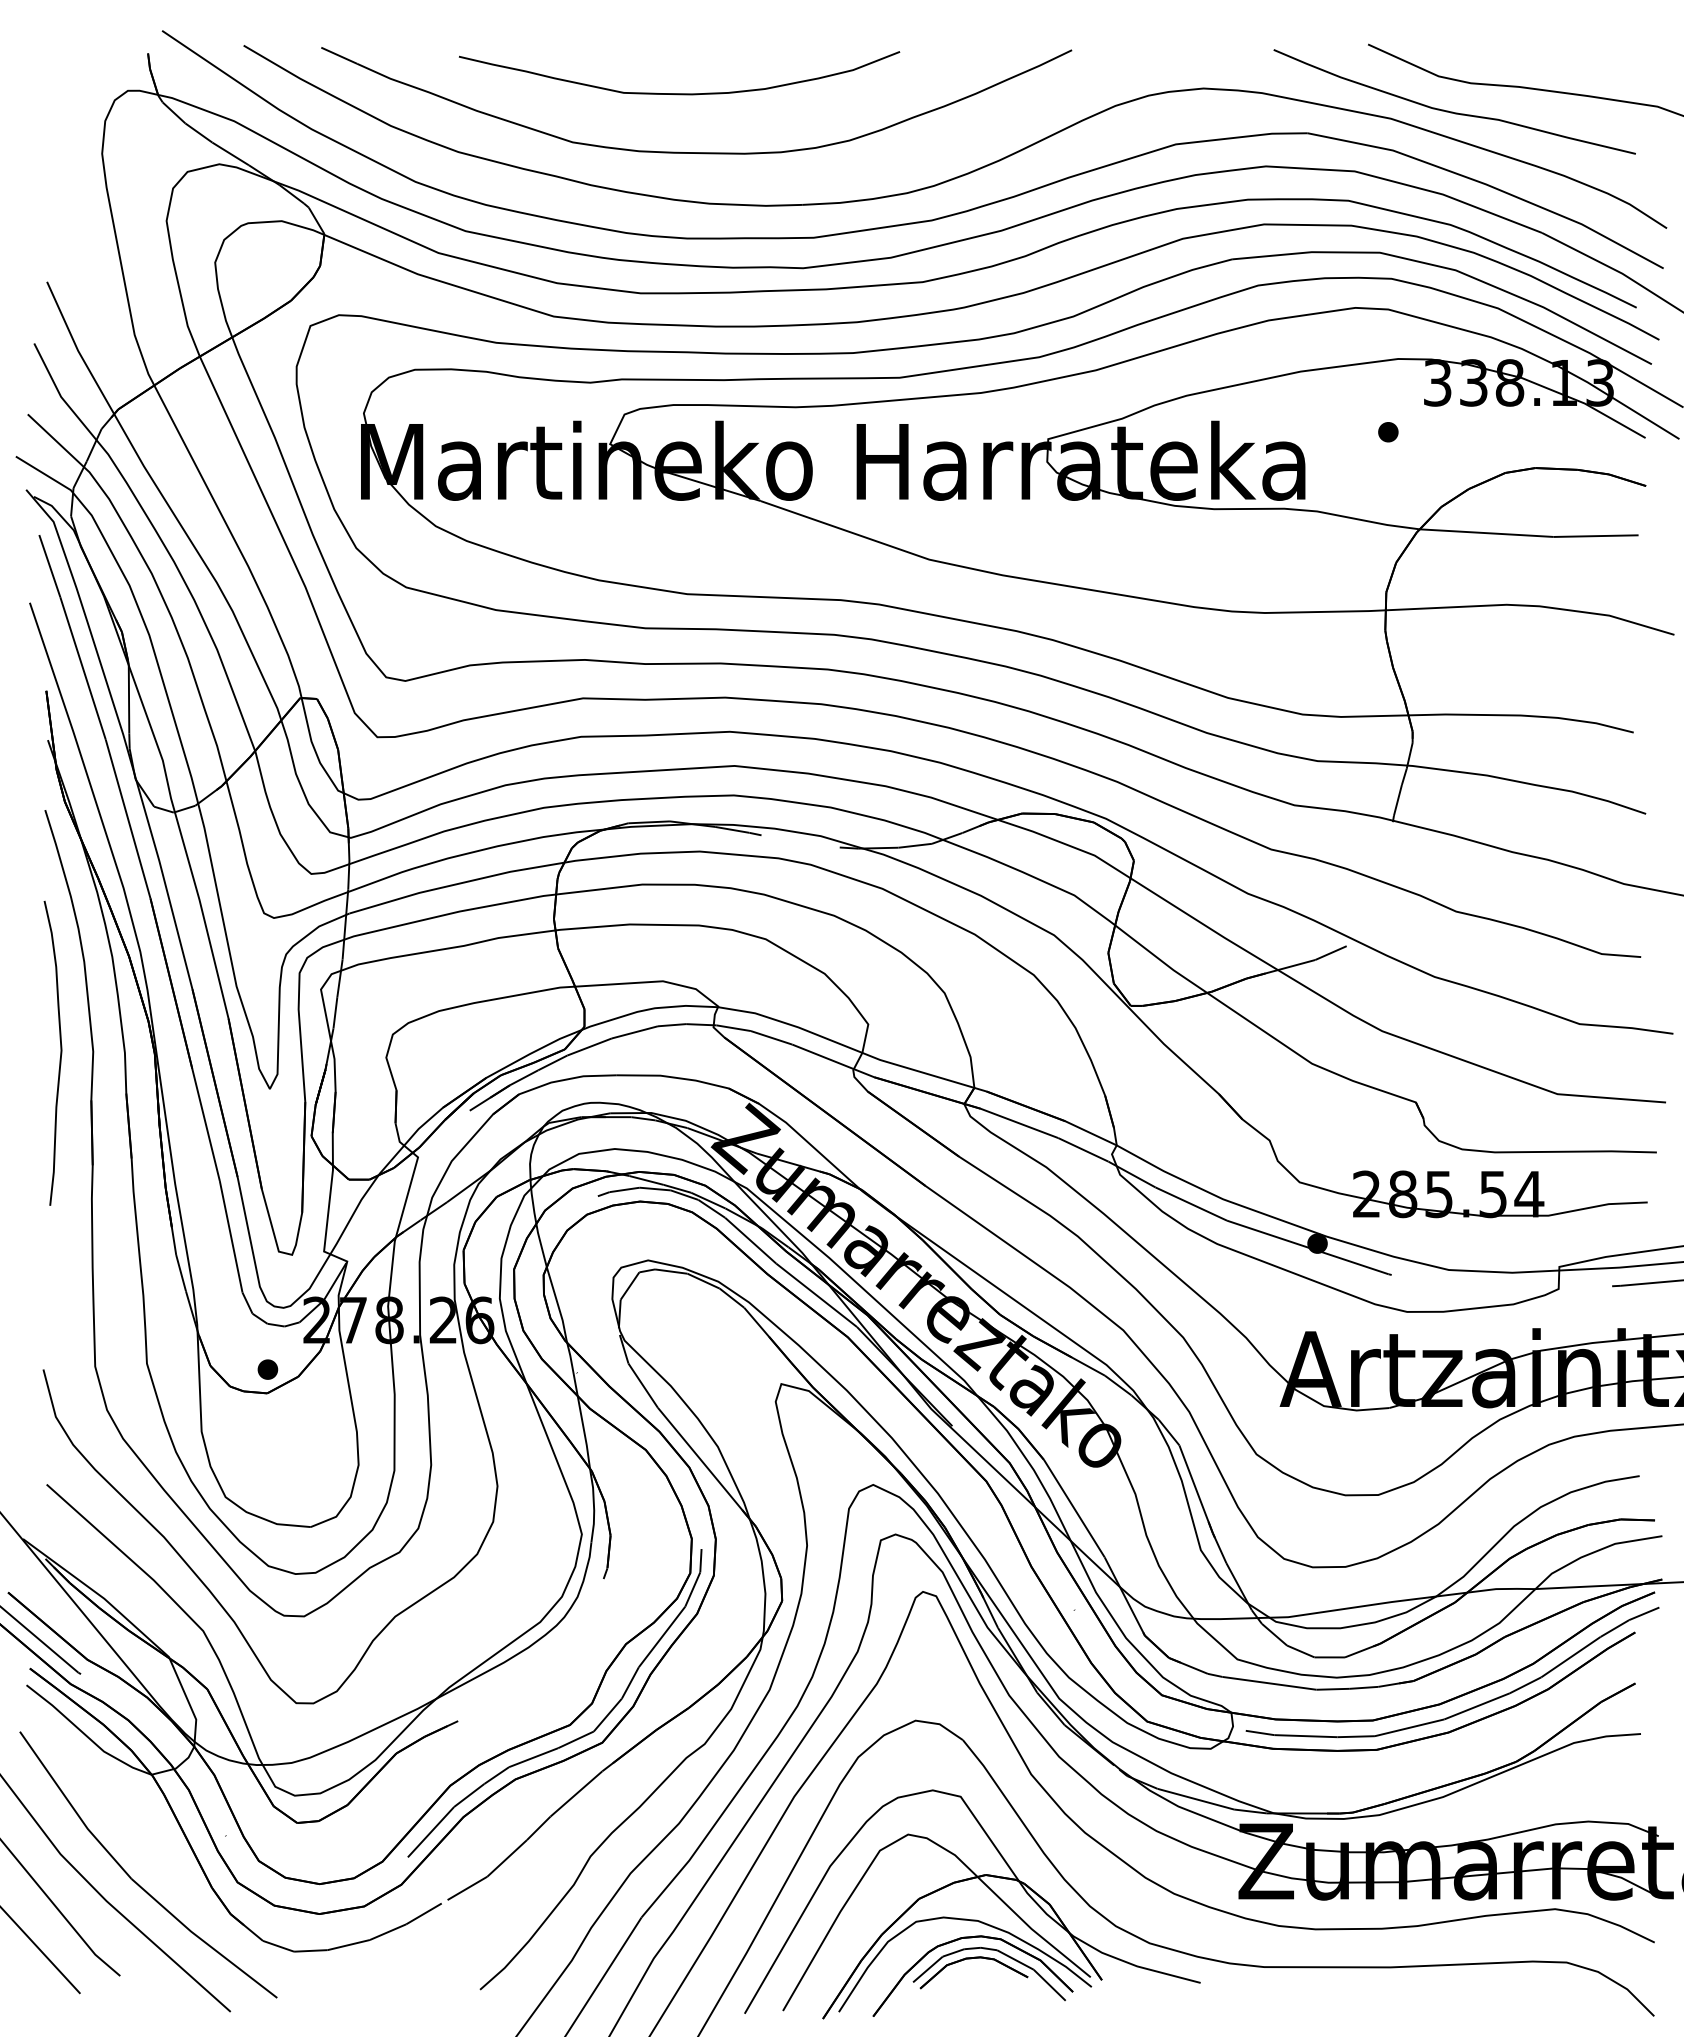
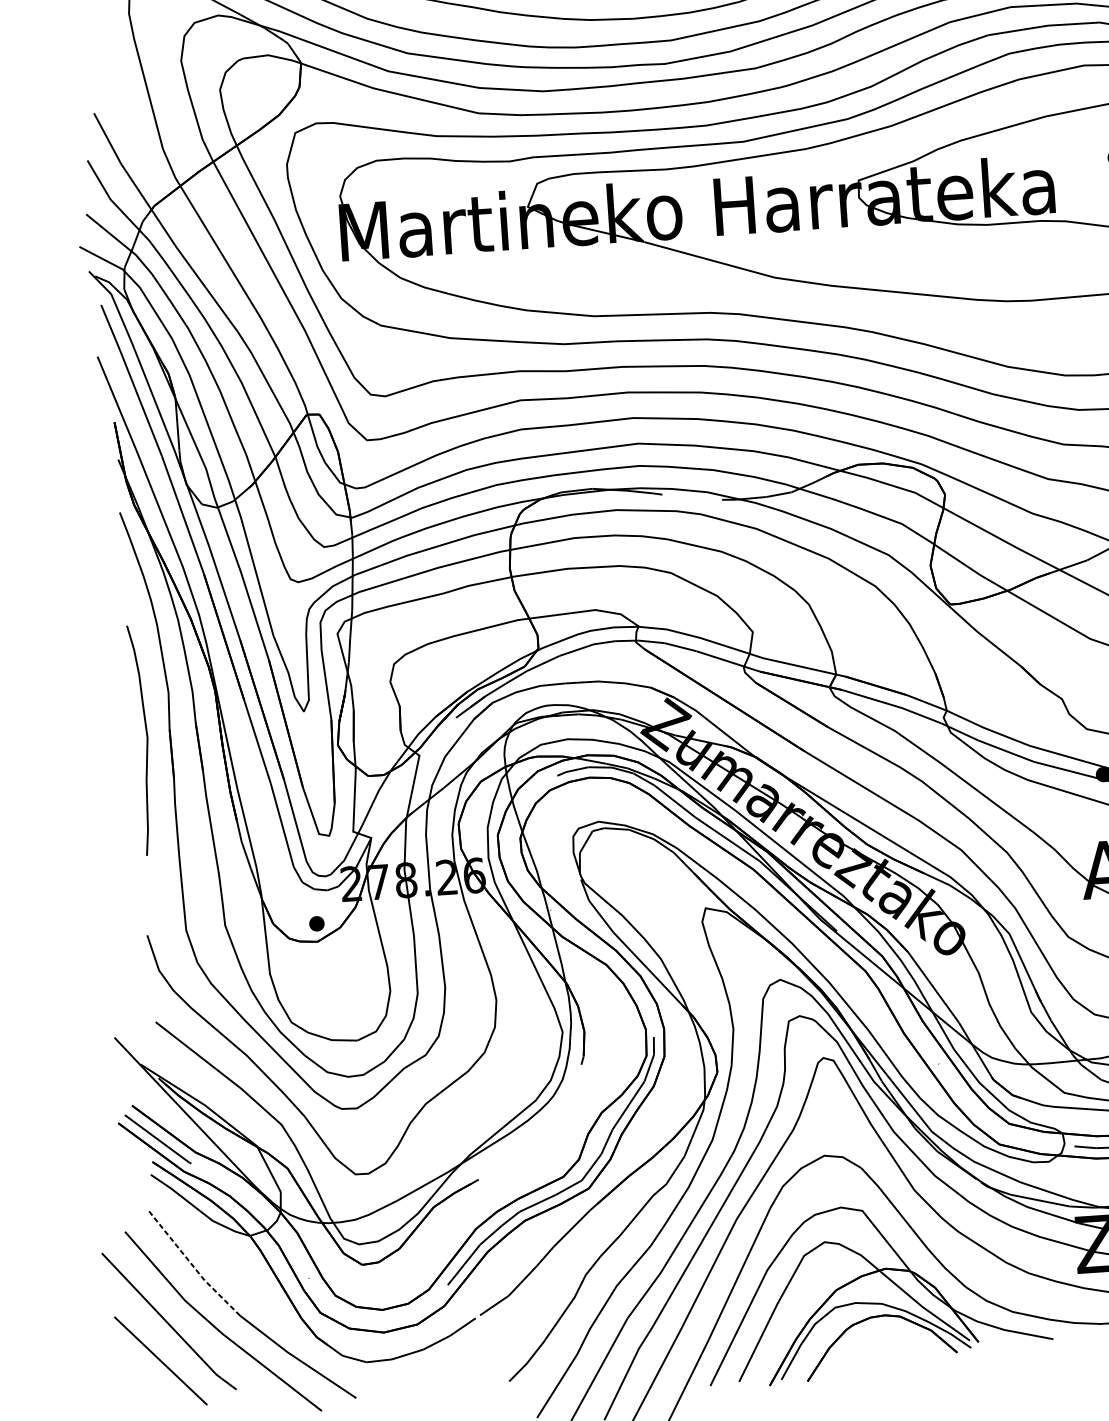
curve: (60, 1052) -> (146, 739), moved
line: (72, 1807) -> (191, 1264), solid -> dashed
part: (992, 1960) -> (894, 1332), removed

